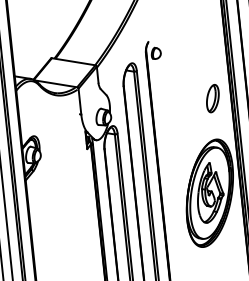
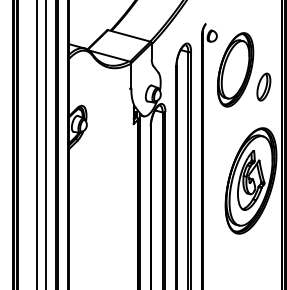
part: (182, 84) -> (235, 69), added

